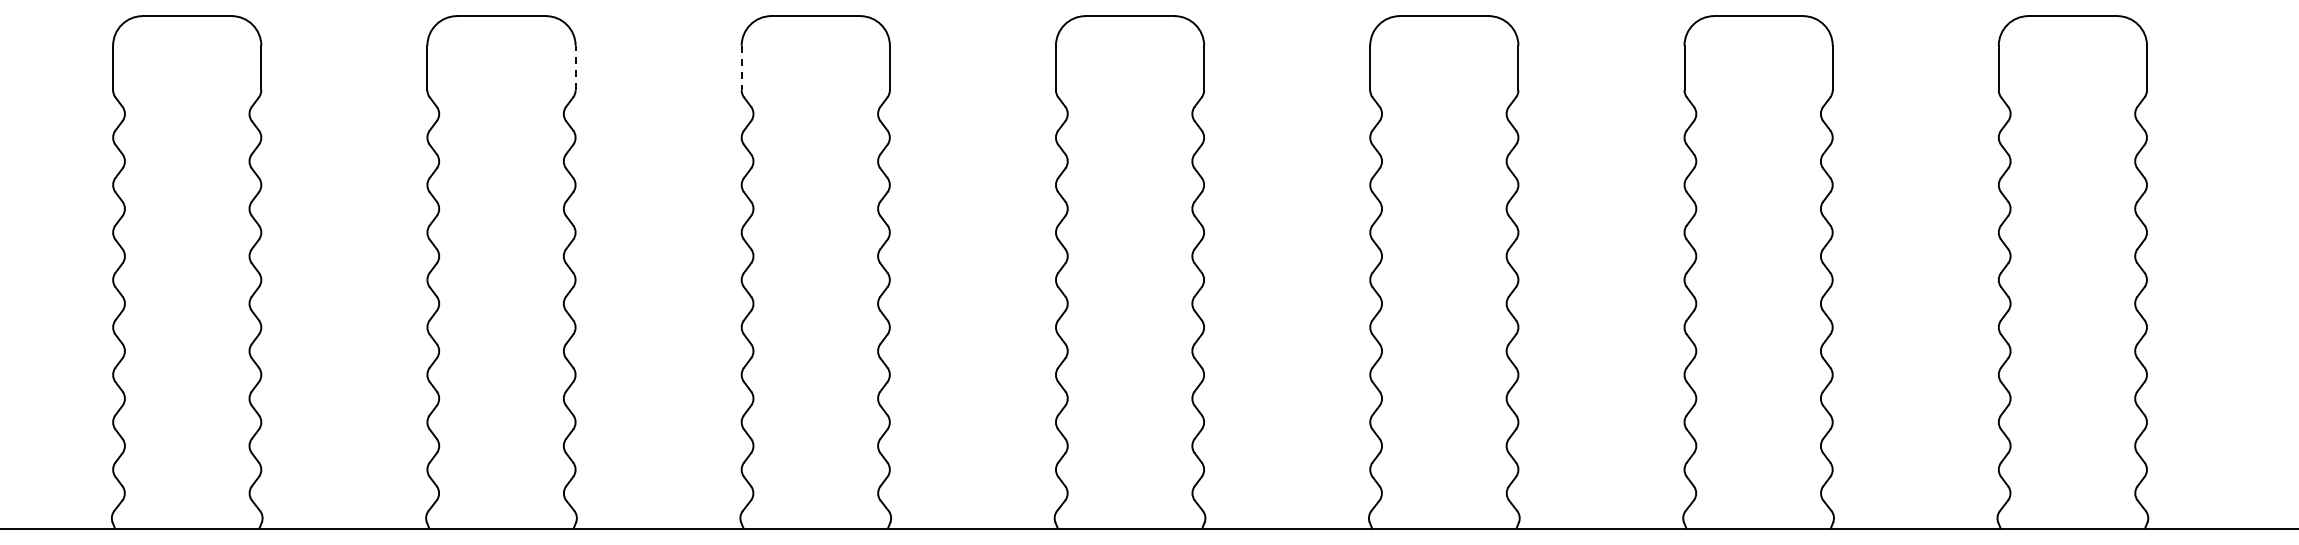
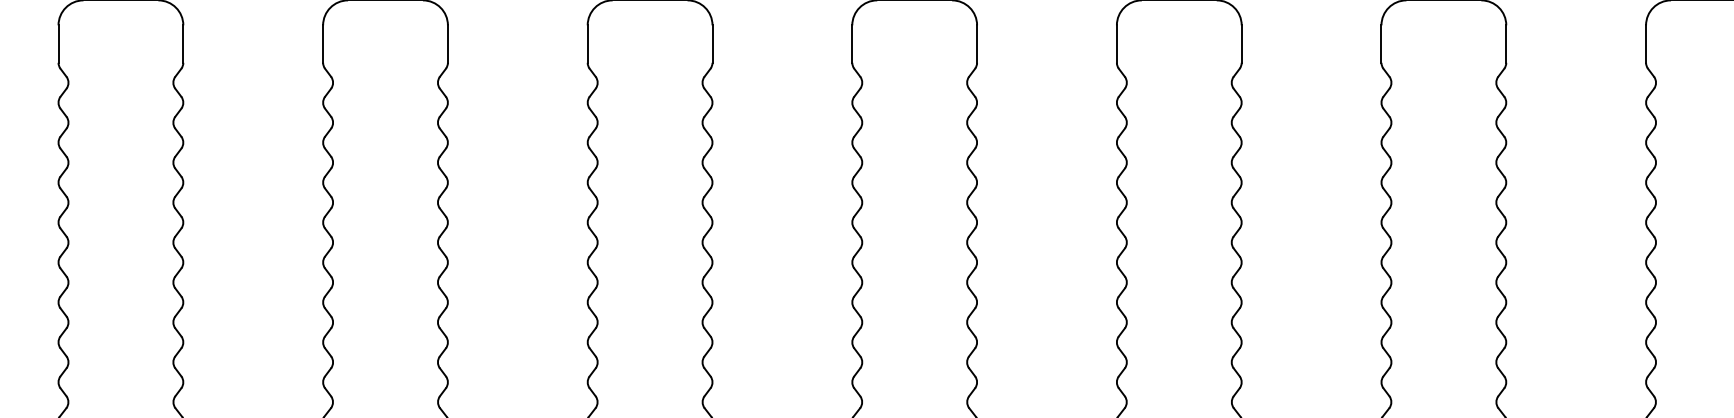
line: (575, 67) -> (447, 43), dashed -> solid
line: (741, 68) -> (587, 44), dashed -> solid

